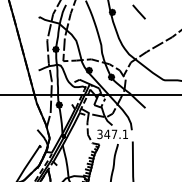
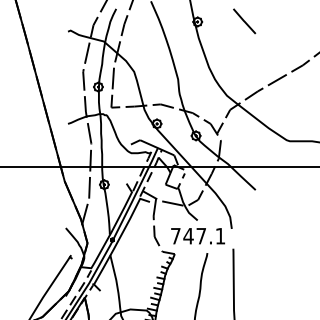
text: (99, 134) -> (174, 236), 347.1 -> 747.1

